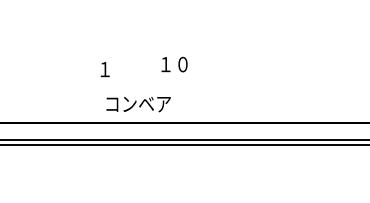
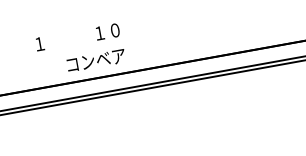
text: (174, 64) -> (107, 31), moved
text: (104, 69) -> (39, 44), moved

